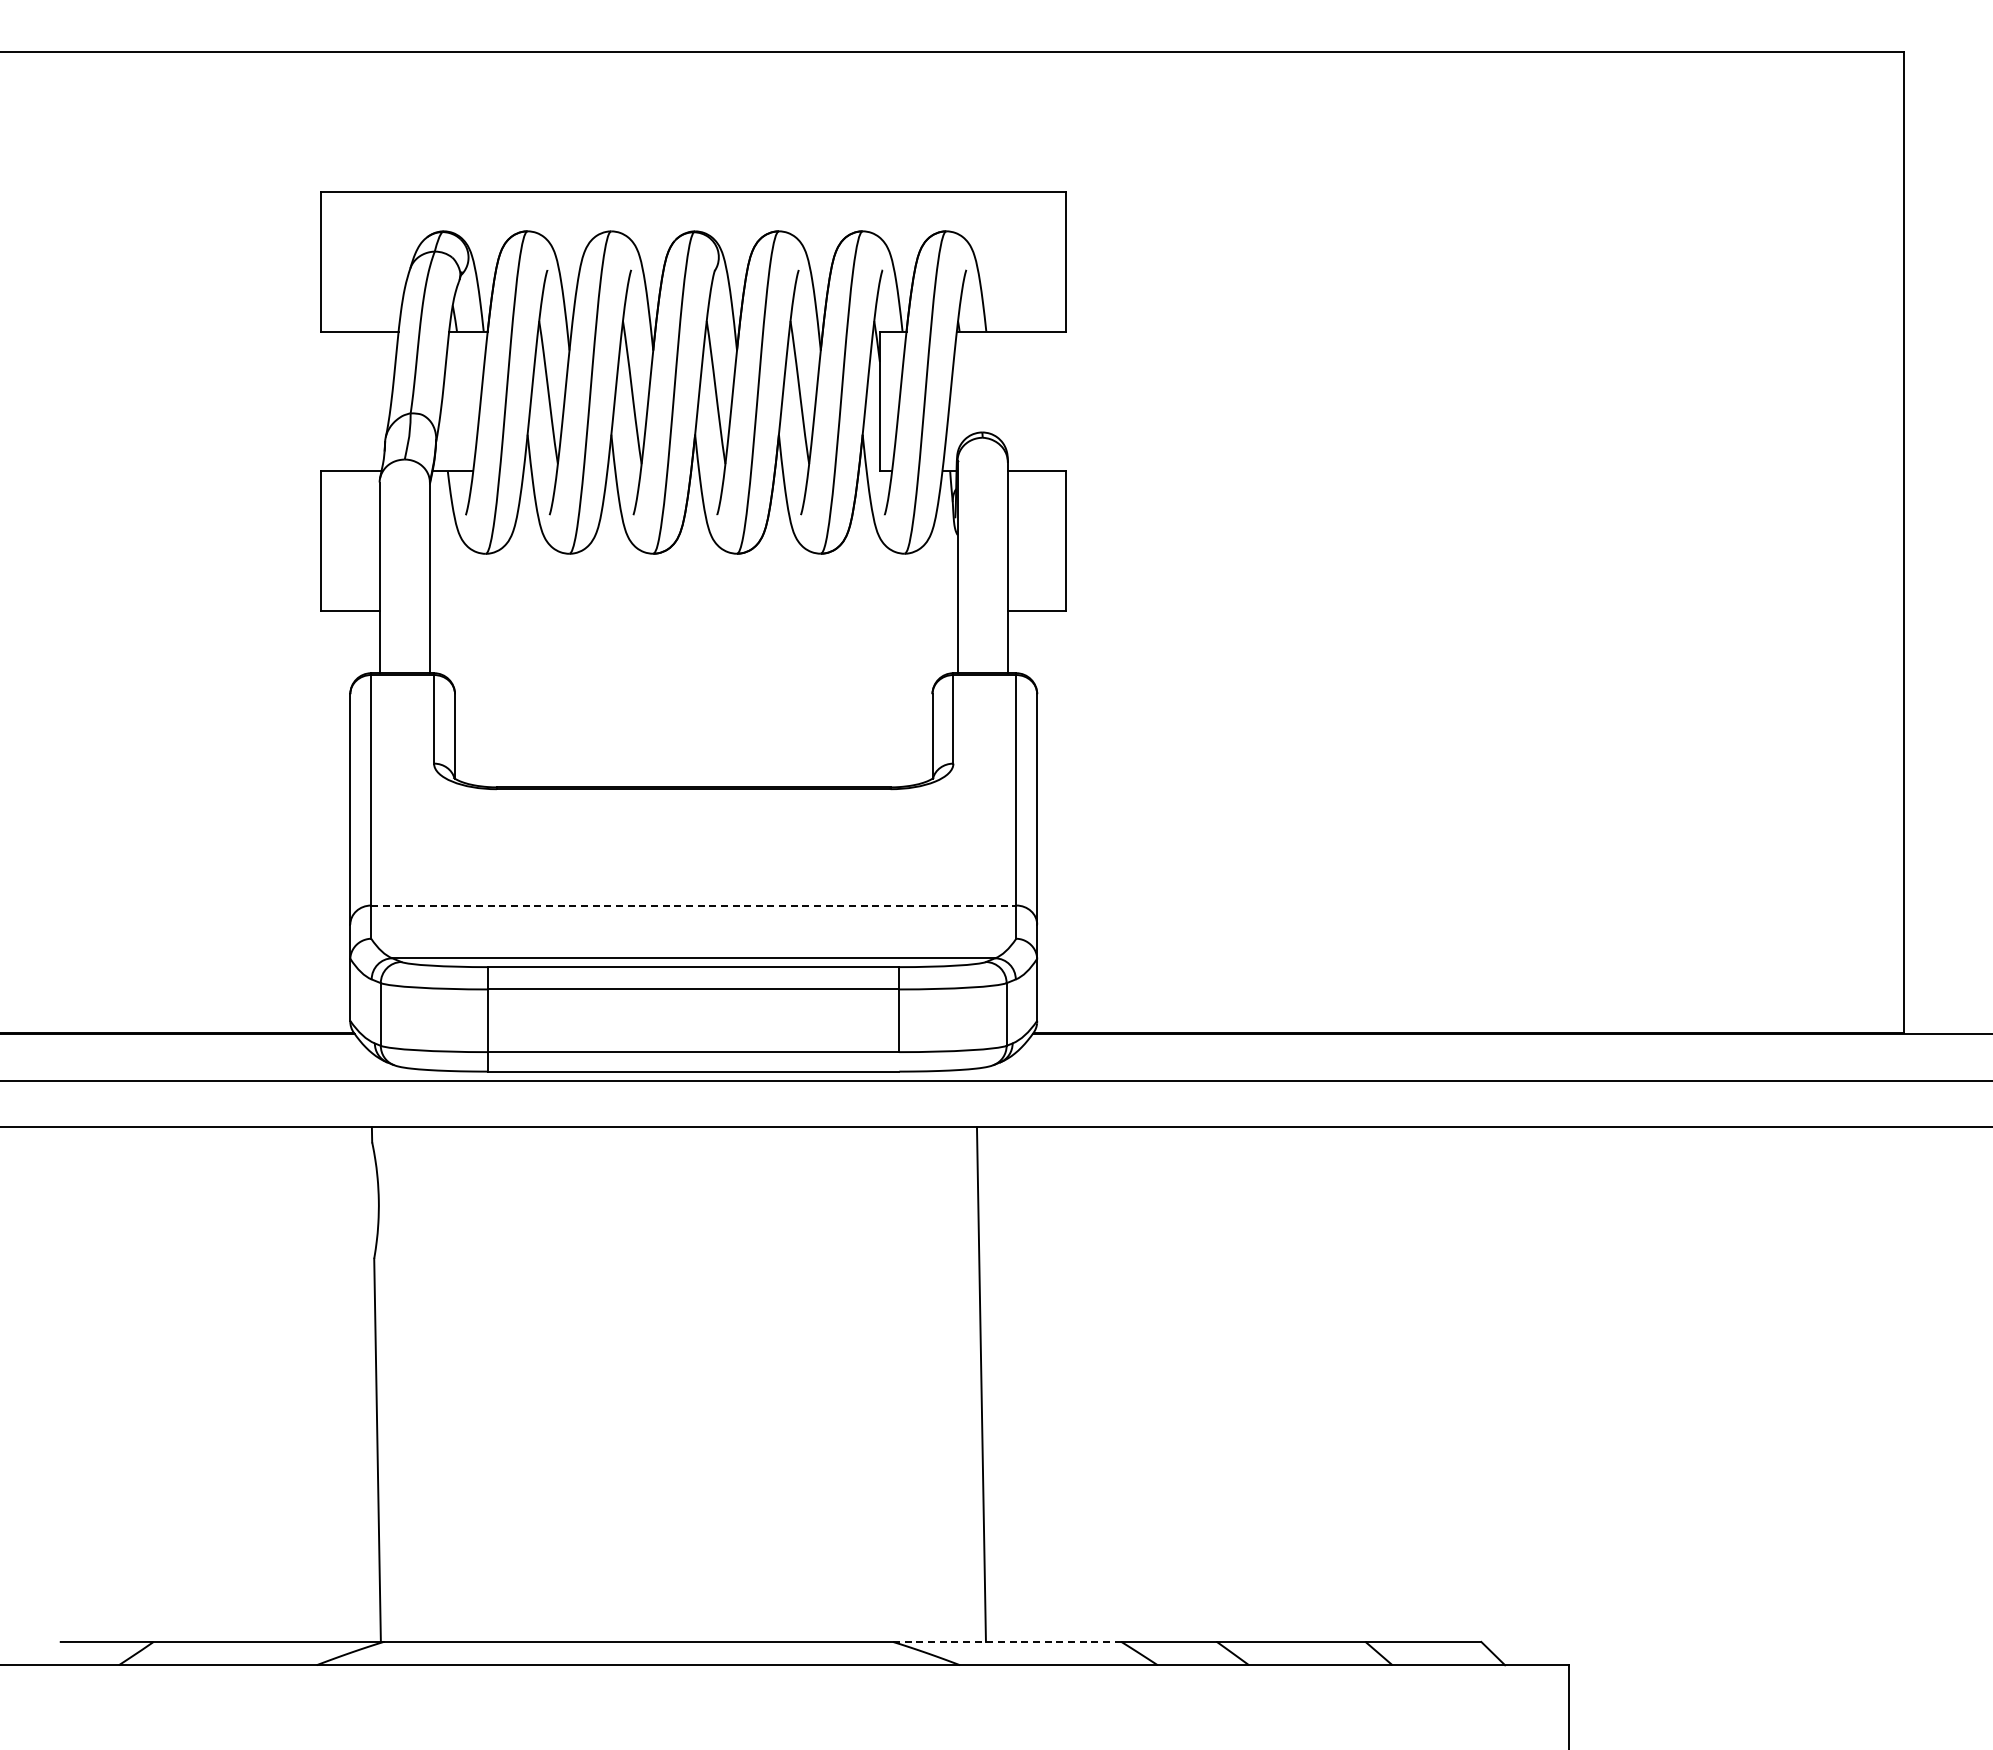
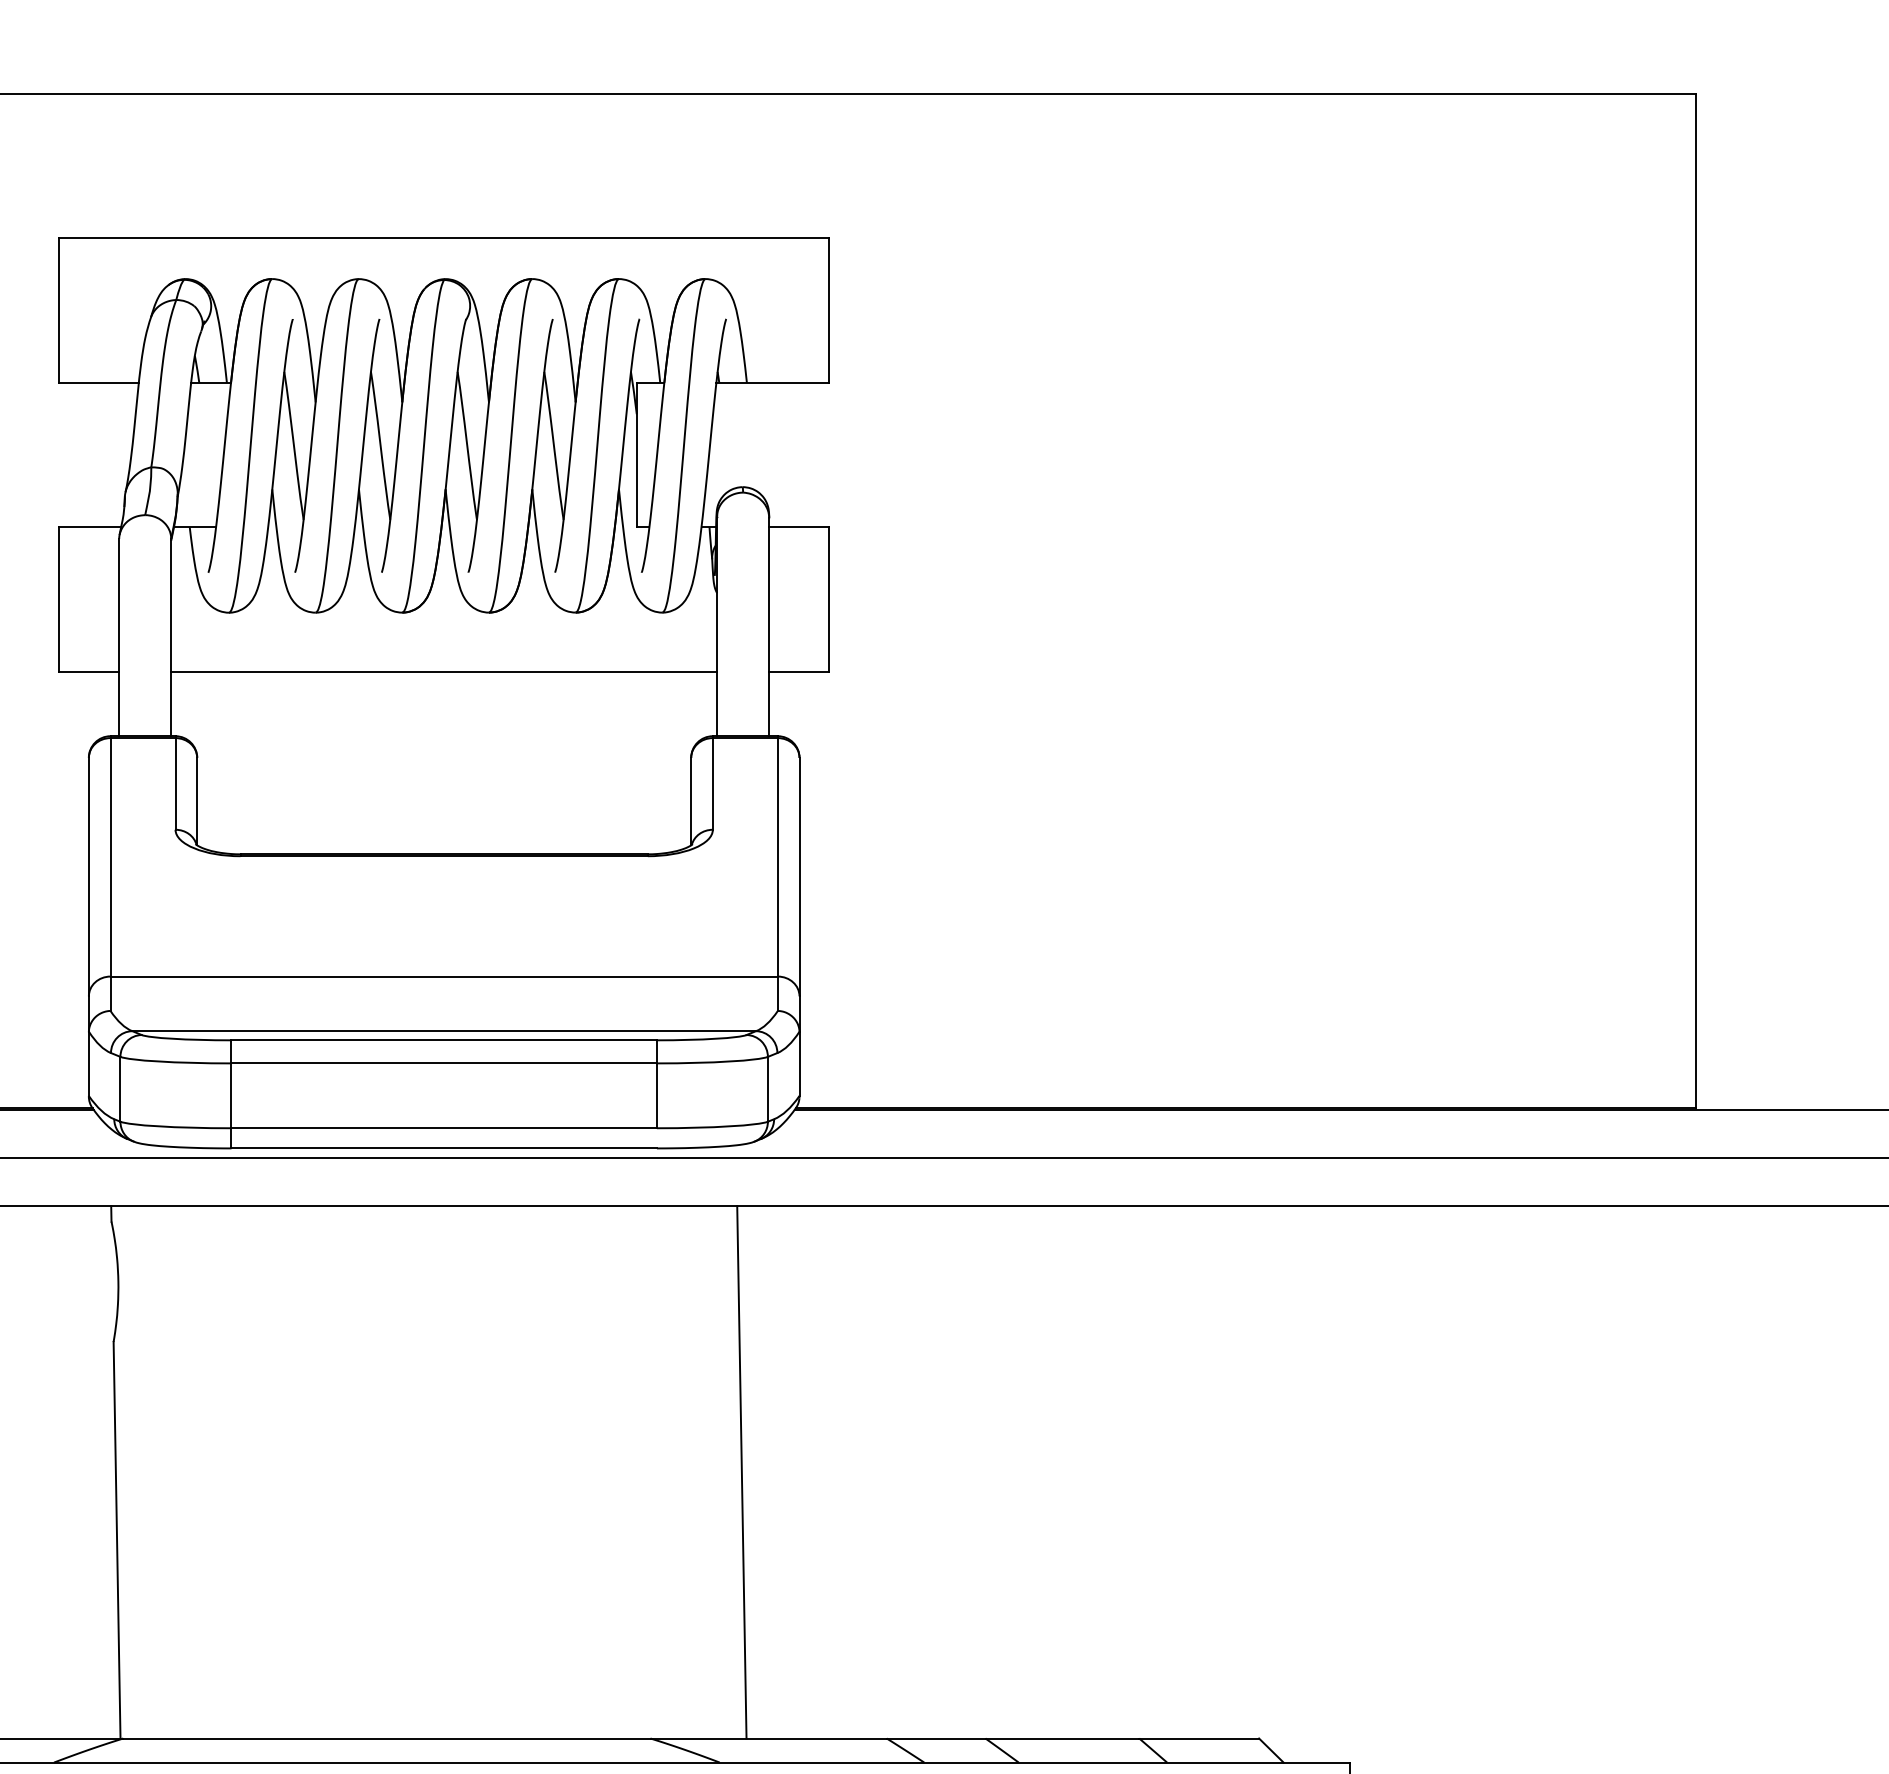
line: (693, 610) -> (443, 671), added
line: (693, 905) -> (443, 976), dashed -> solid
line: (1006, 1641) -> (767, 1738), dashed -> solid

